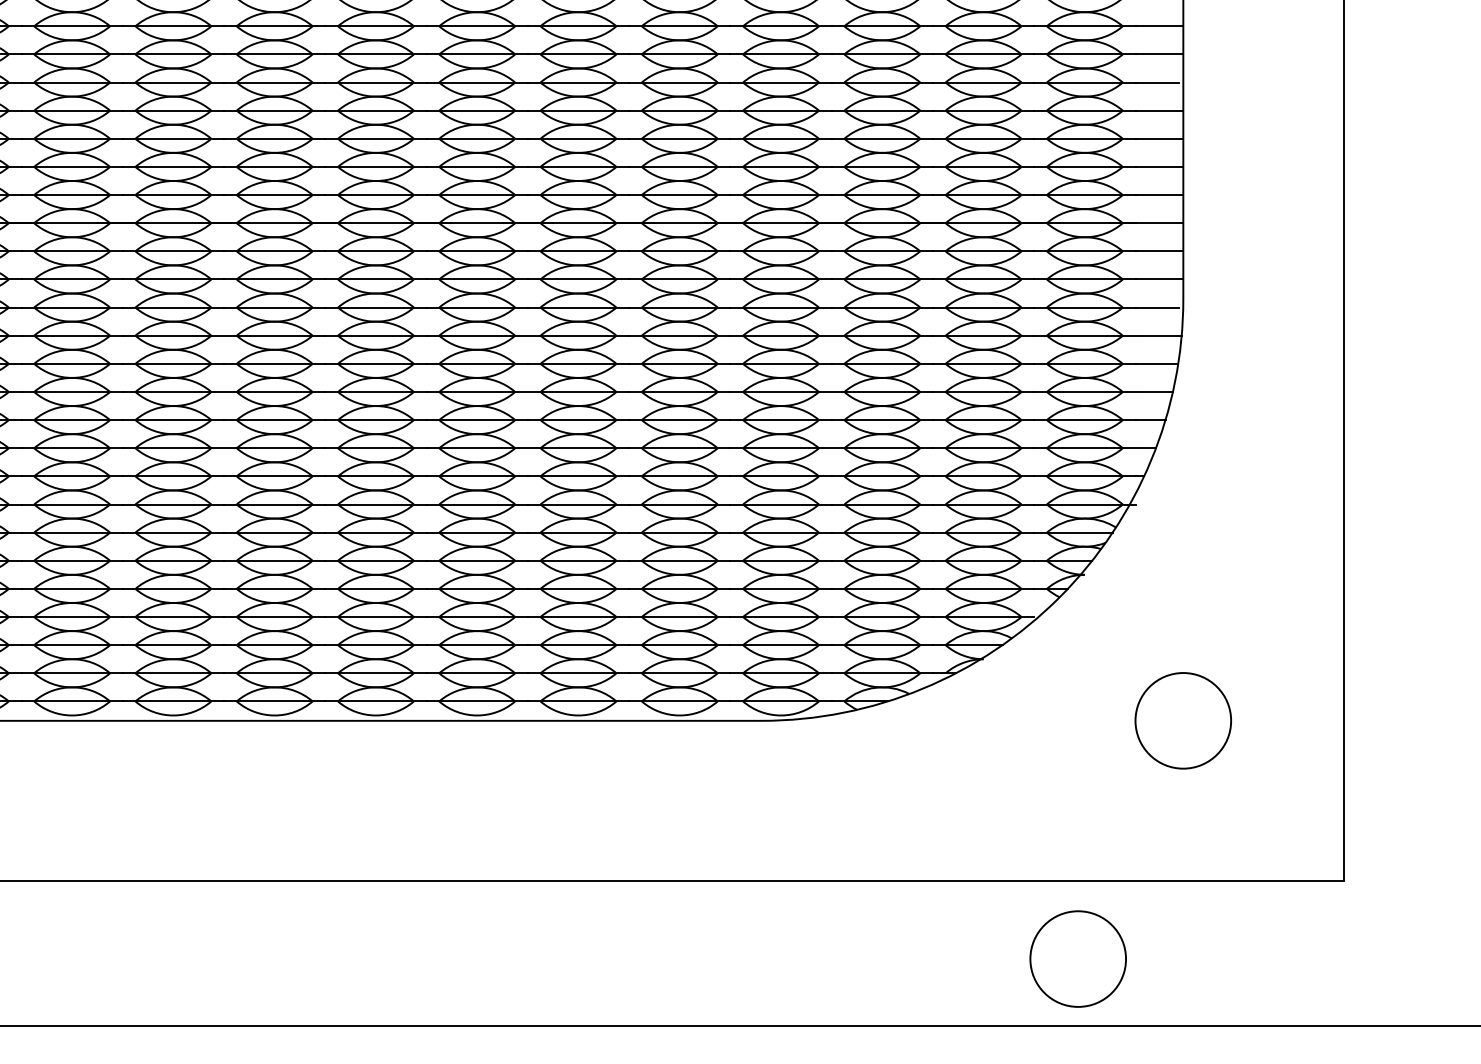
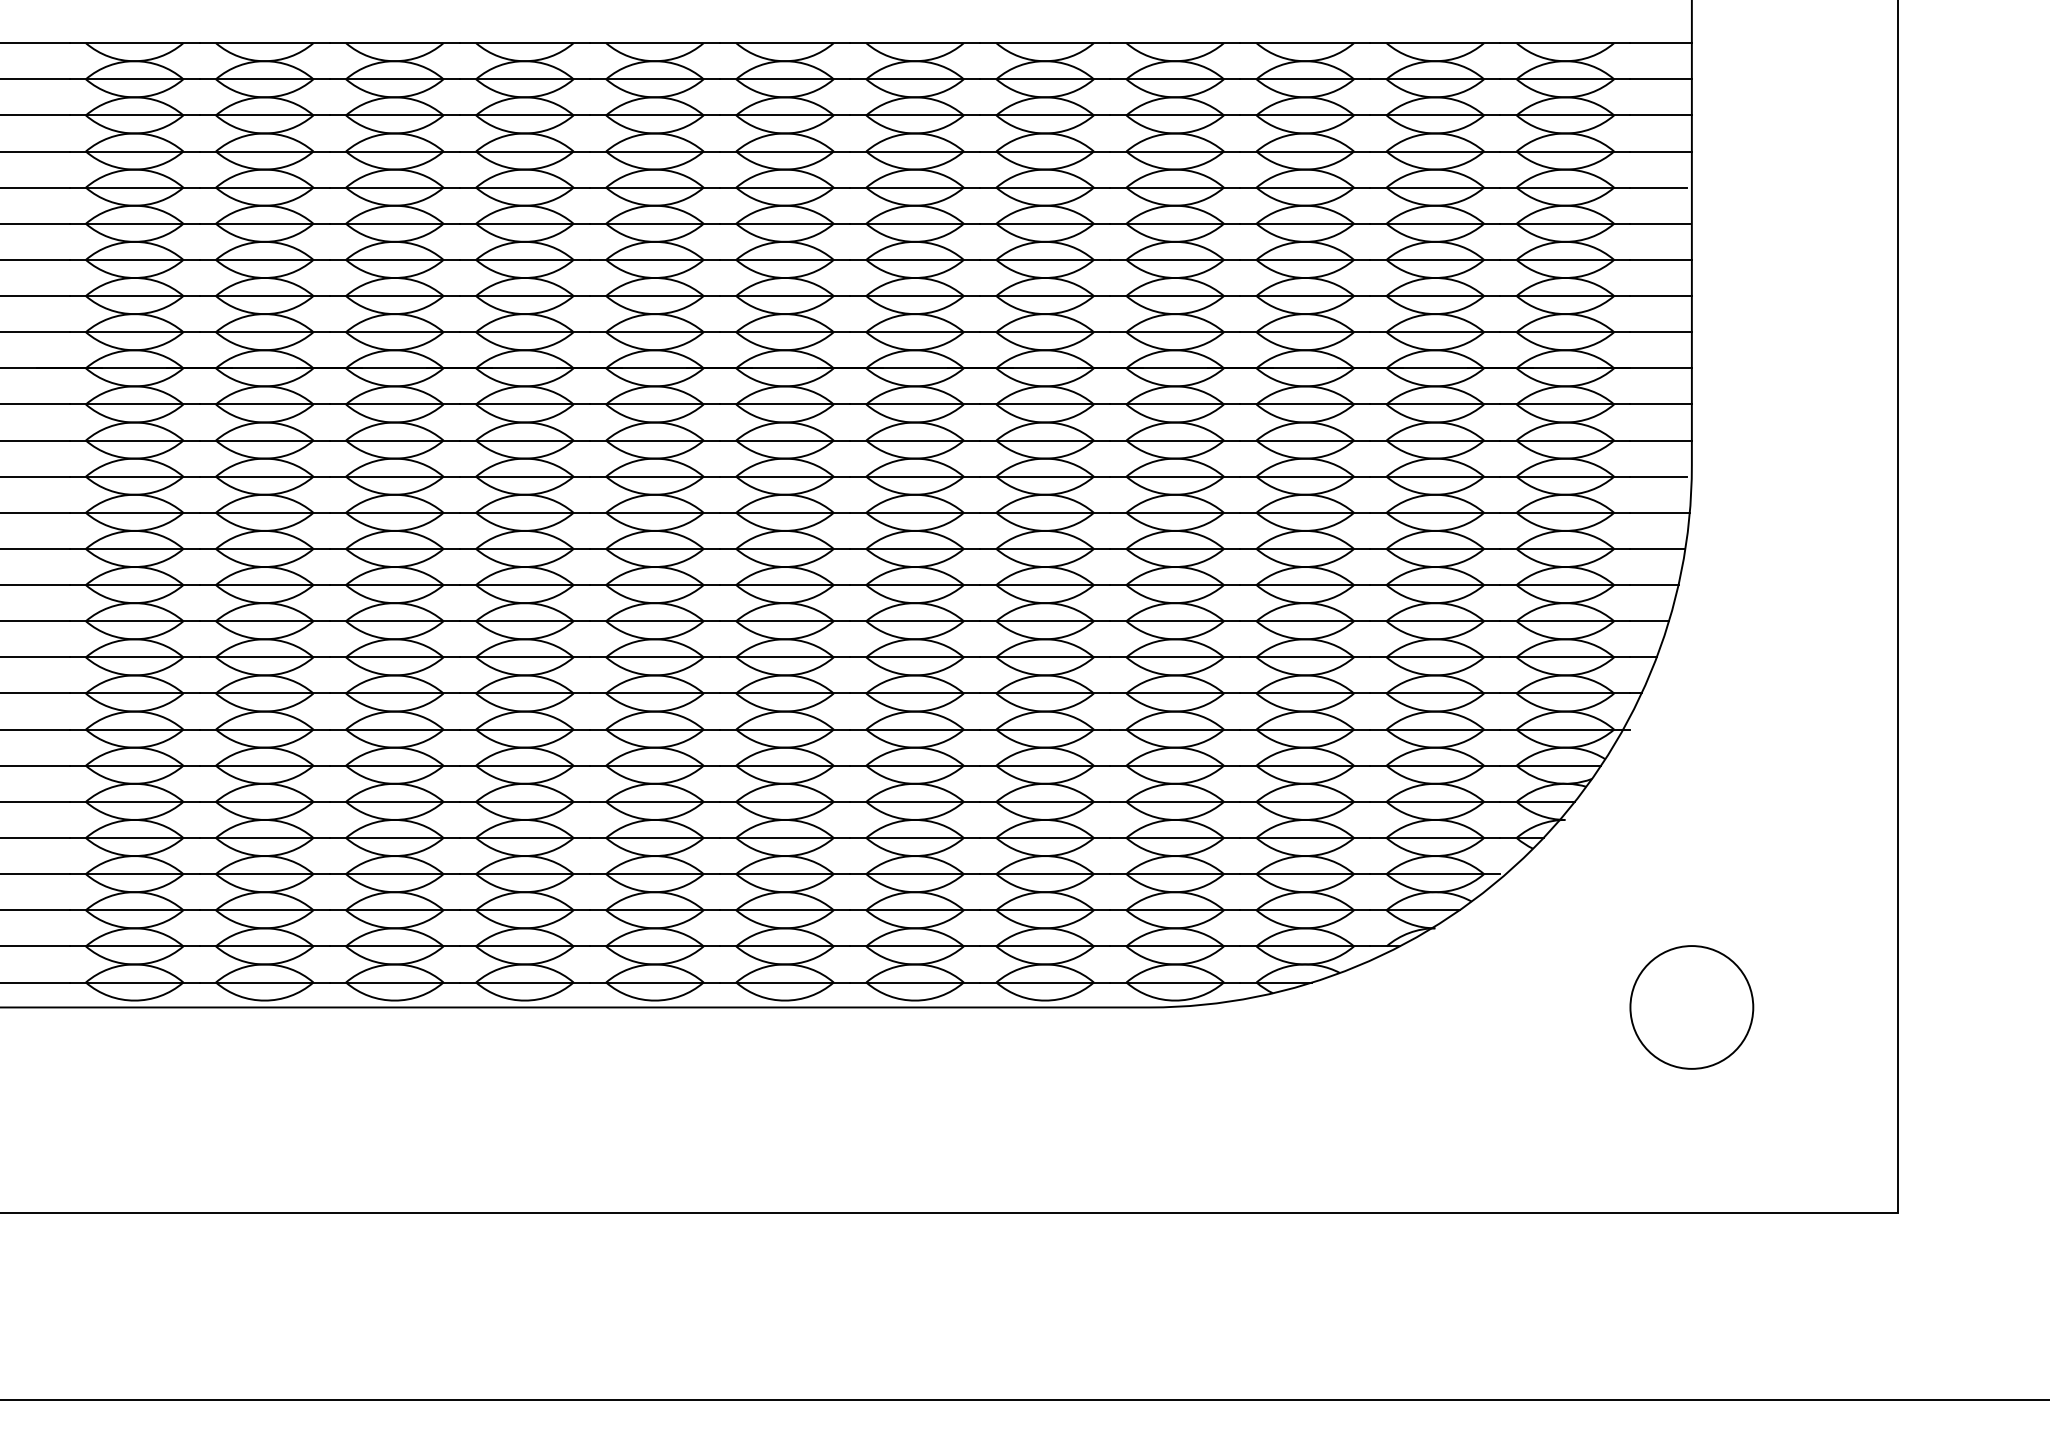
circle: (1077, 959) -> (1556, 1313), removed

